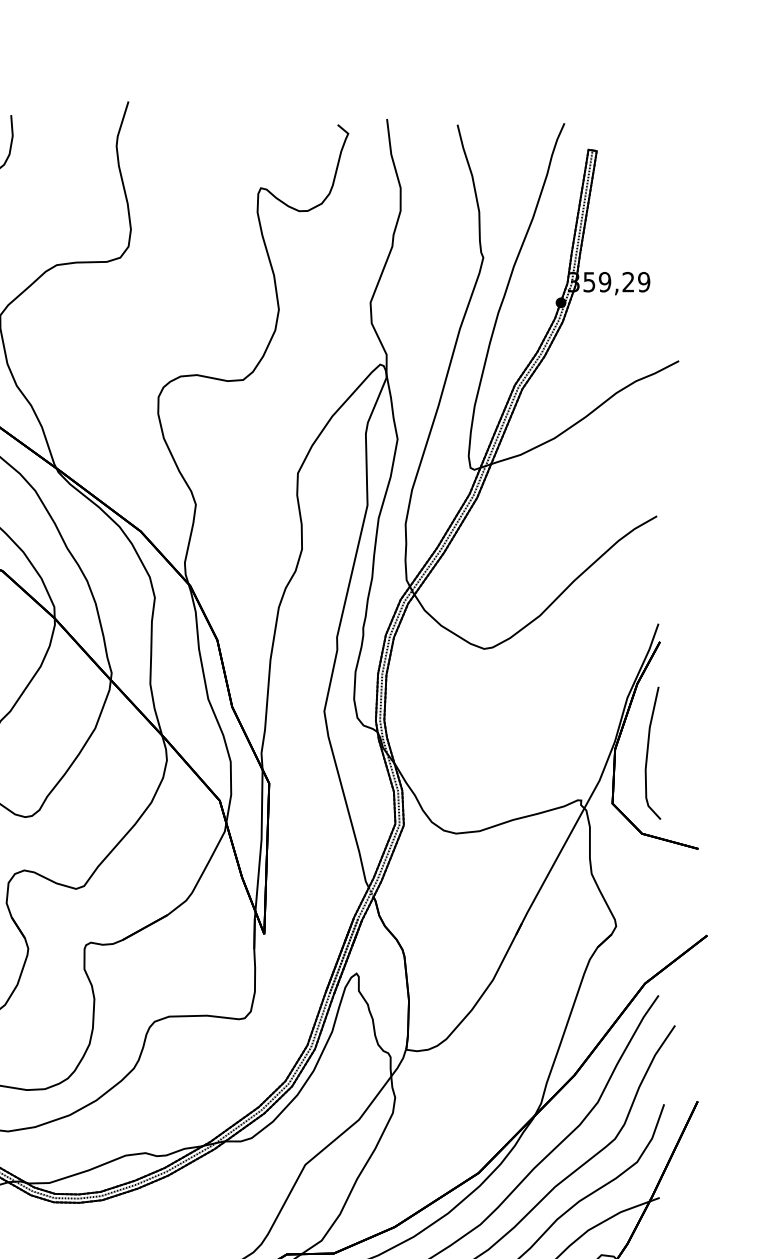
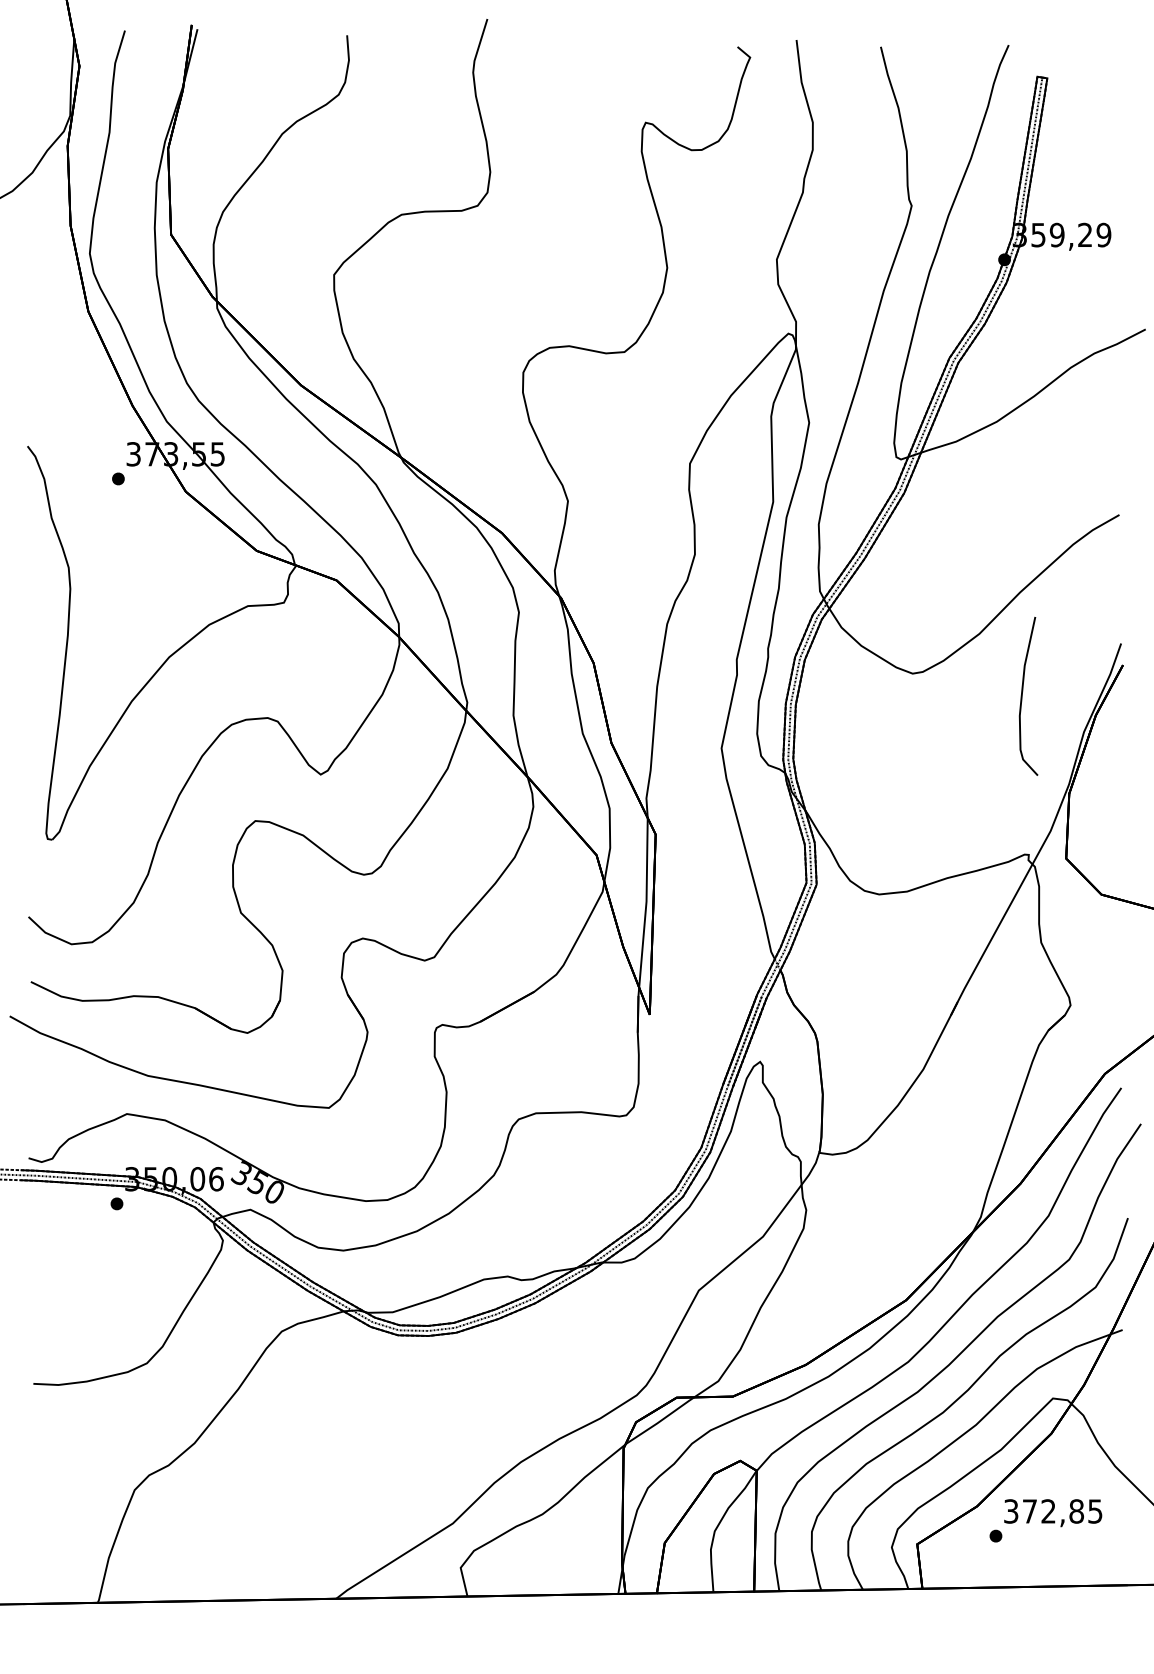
curve: (647, 752) -> (1022, 695), moved

